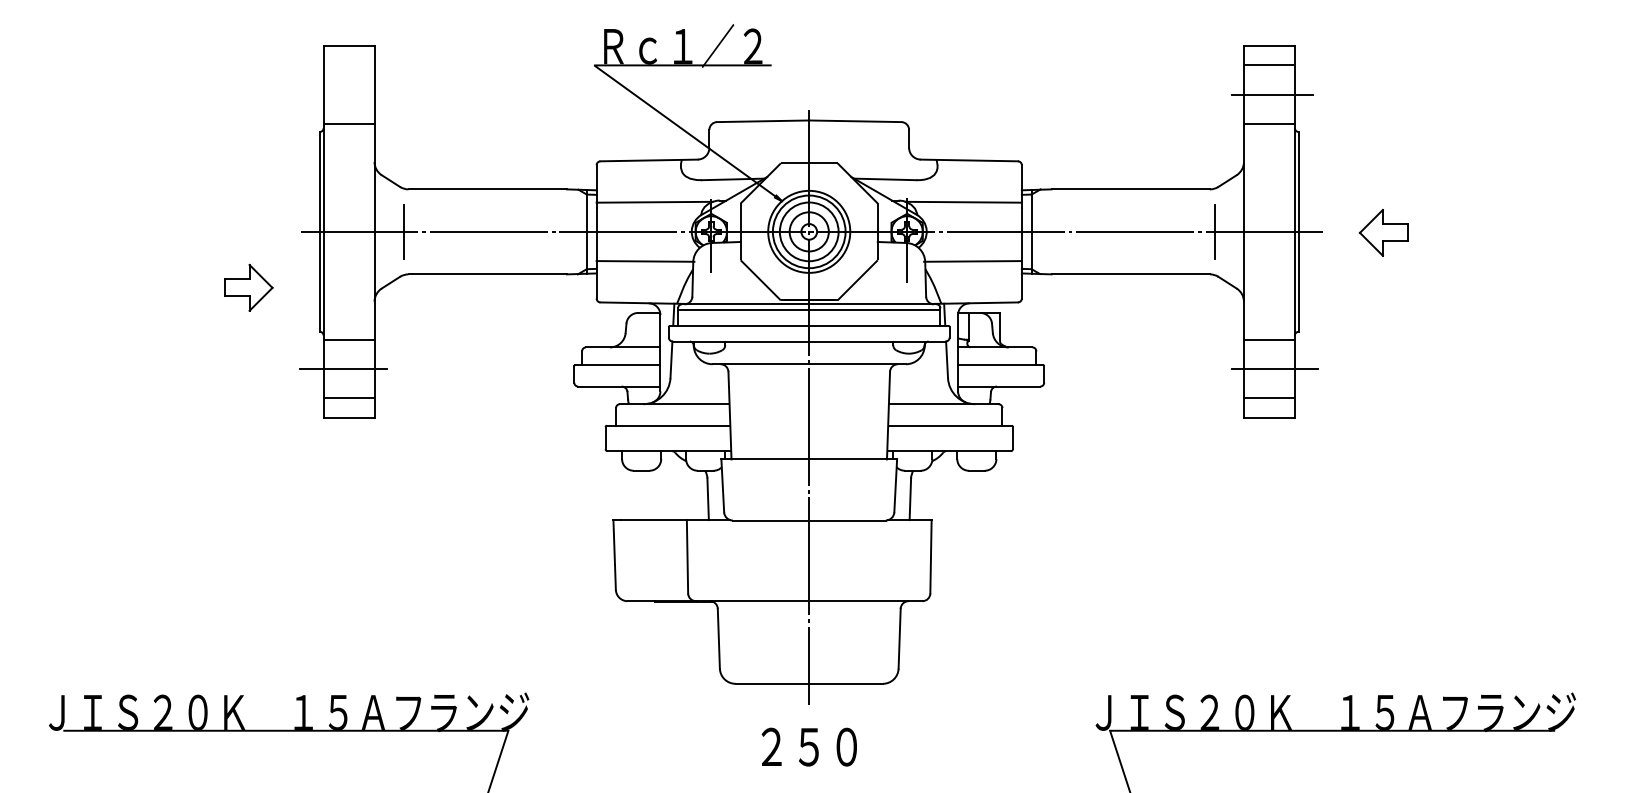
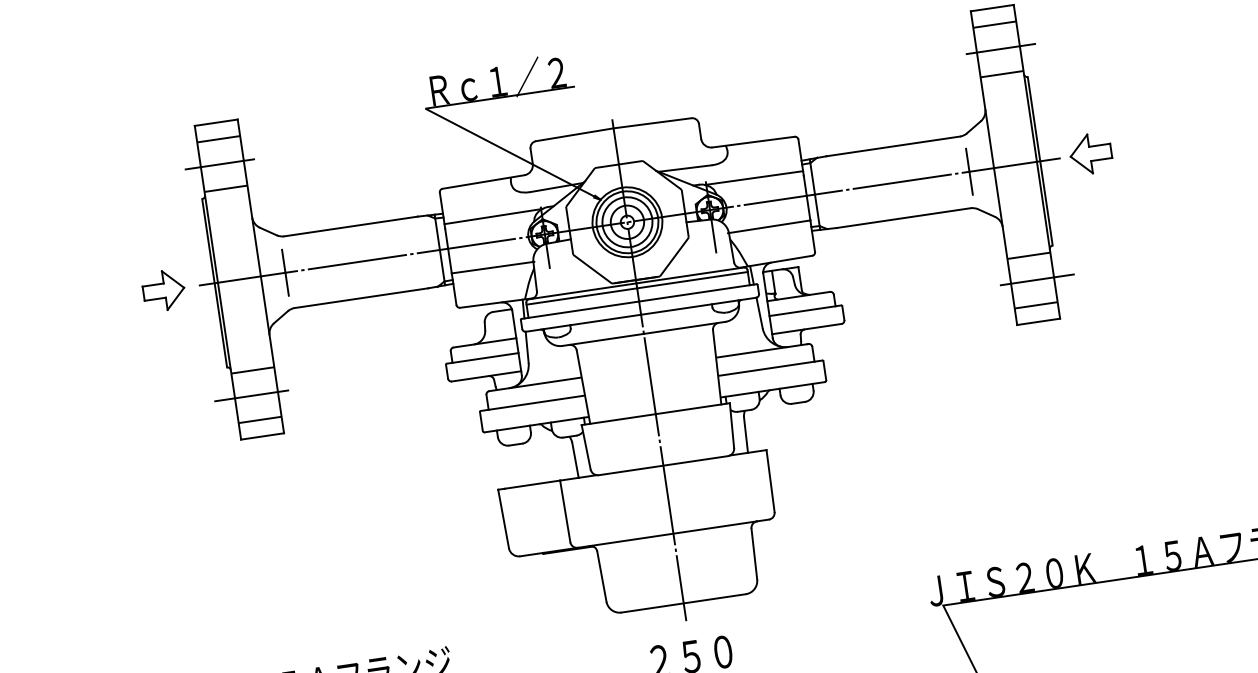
line: (348, 65) -> (218, 139), added
line: (345, 94) -> (219, 164), added
part: (1383, 232) -> (1090, 153), moved
part: (248, 287) -> (163, 290), moved

